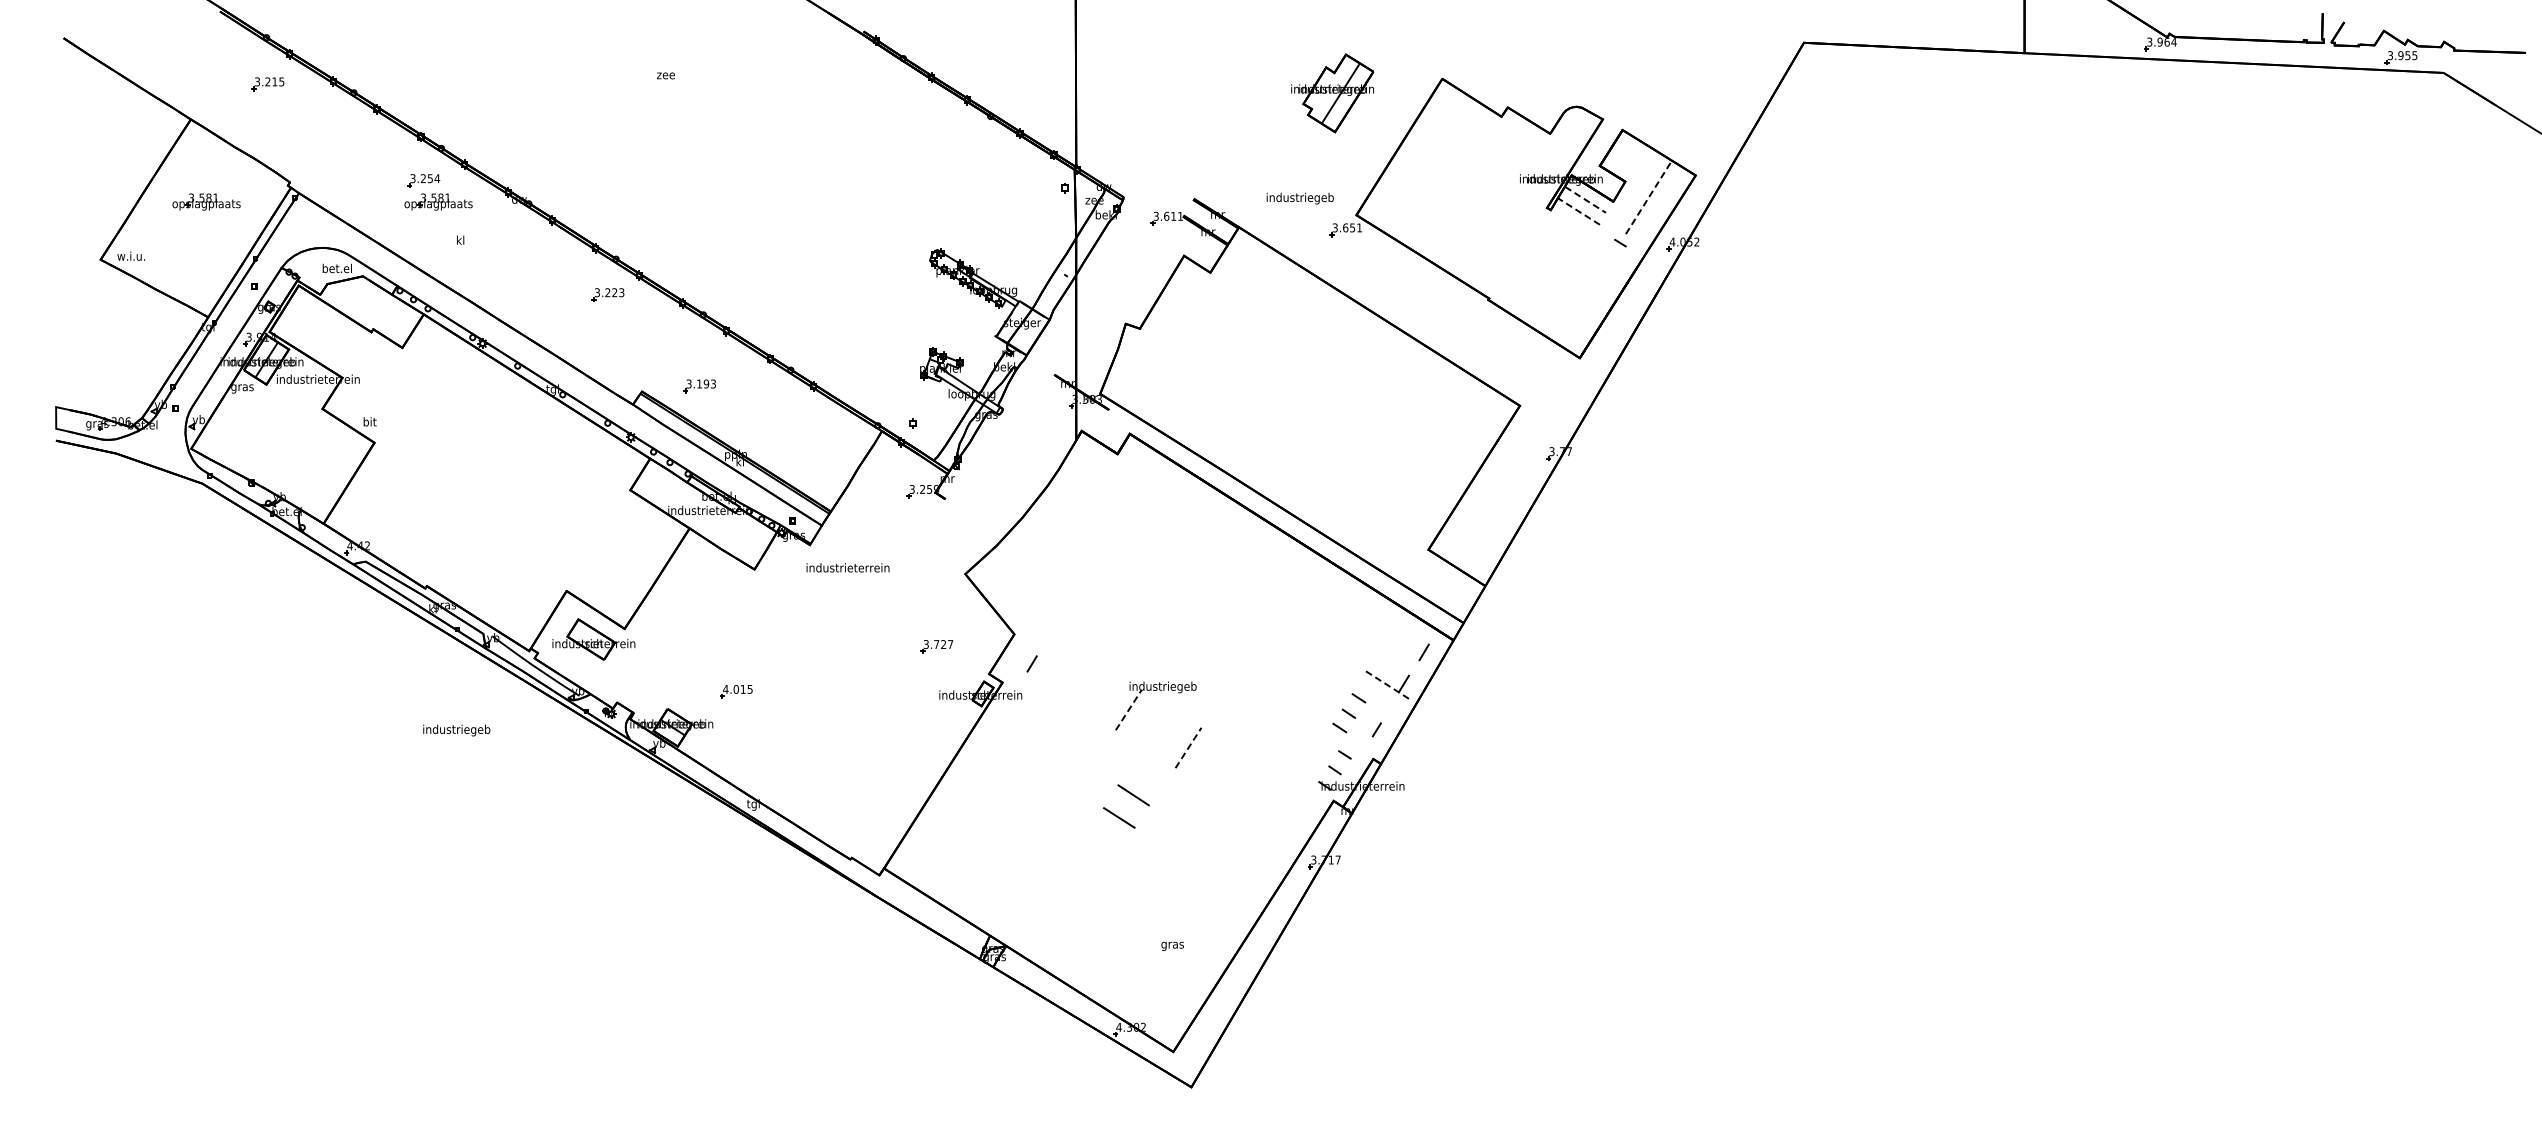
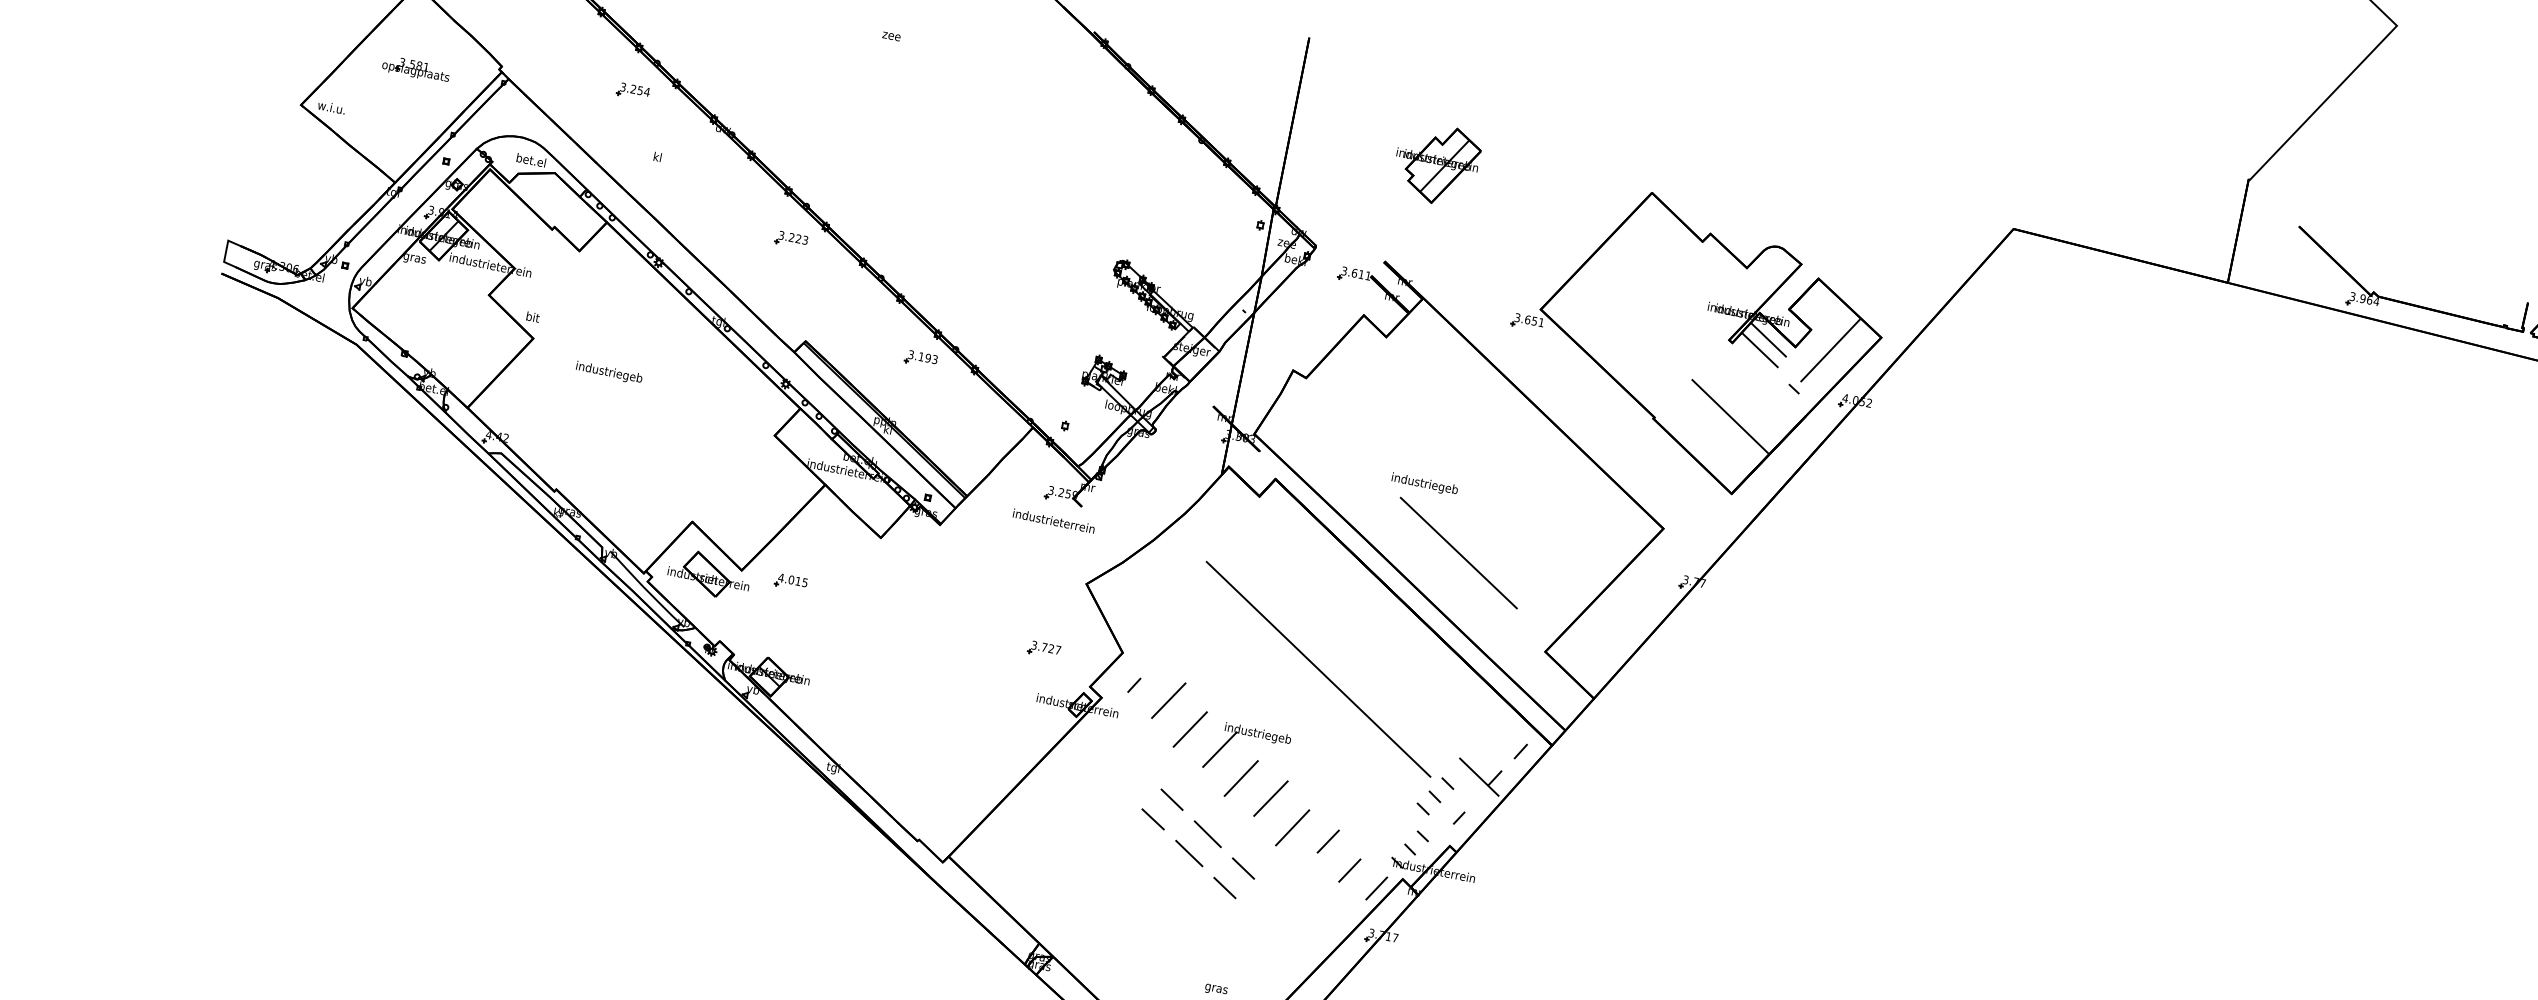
part: (1332, 93) -> (1436, 164), moved
line: (1648, 197) -> (1830, 349), dashed -> solid
text: (1299, 198) -> (1424, 484), moved
line: (1586, 200) -> (1769, 340), dashed -> solid
part: (438, 201) -> (643, 114), removed
line: (1579, 211) -> (1760, 350), dashed -> solid
line: (1563, 282) -> (1730, 416), added
part: (699, 386) -> (920, 359), moved
line: (1323, 469) -> (1458, 552), added
text: (847, 567) -> (1053, 520), moved
line: (1209, 611) -> (1318, 669), added
line: (1068, 672) -> (1168, 700), added
line: (1388, 685) -> (1479, 776), dashed -> solid
part: (736, 691) -> (791, 582), moved
line: (1095, 696) -> (1189, 729), added
line: (1129, 709) -> (1220, 749), dashed -> solid
text: (456, 730) -> (609, 372), moved
line: (1155, 733) -> (1241, 777), added
line: (1188, 747) -> (1271, 798), dashed -> solid
line: (1091, 768) -> (1171, 799), added
line: (1215, 771) -> (1292, 827), added
line: (1253, 778) -> (1328, 841), added
line: (1076, 791) -> (1152, 819), added
line: (1279, 802) -> (1349, 870), added
line: (1309, 814) -> (1376, 887), added
line: (1175, 821) -> (1243, 868), added
line: (1160, 844) -> (1224, 887), added

